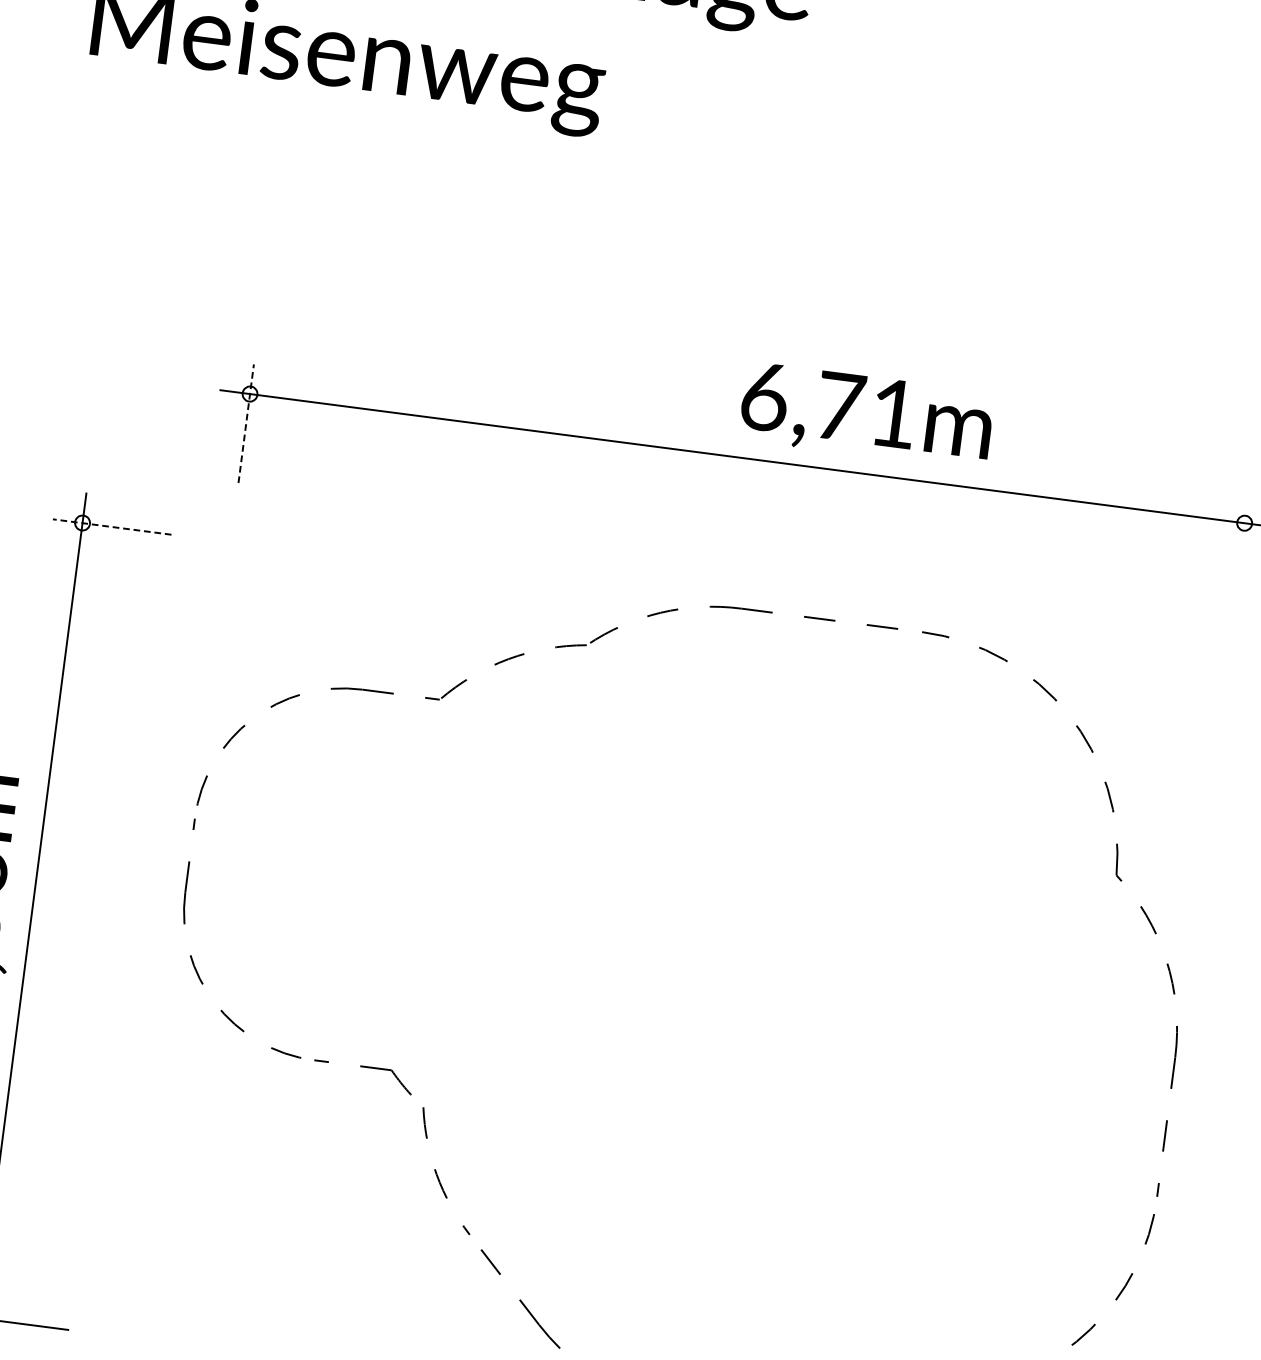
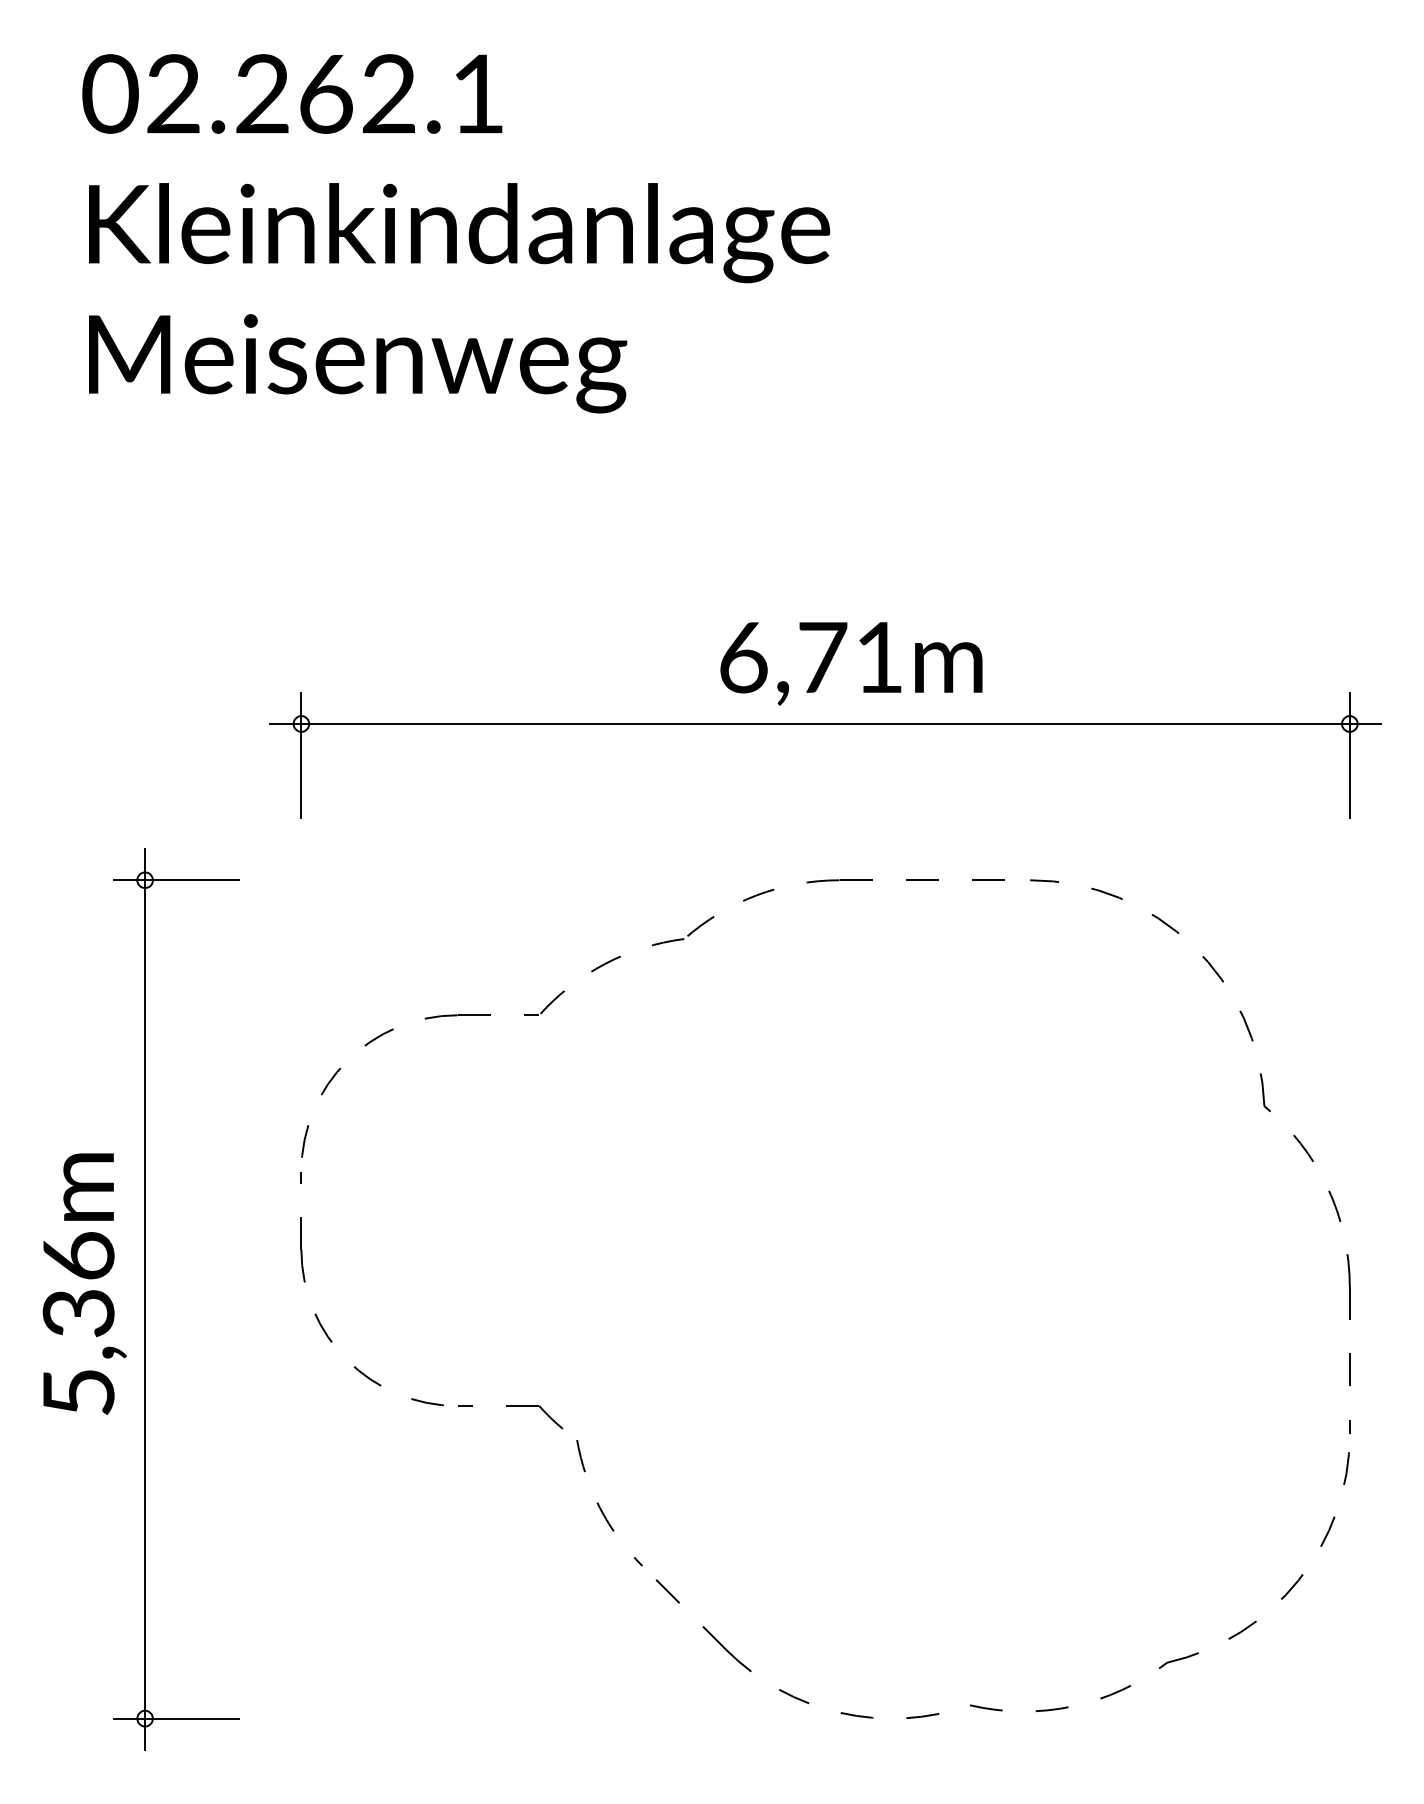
text: (866, 415) -> (851, 663), moved
line: (246, 423) -> (301, 755), dashed -> solid
line: (112, 527) -> (176, 880), dashed -> solid
line: (1240, 552) -> (1349, 754), added

